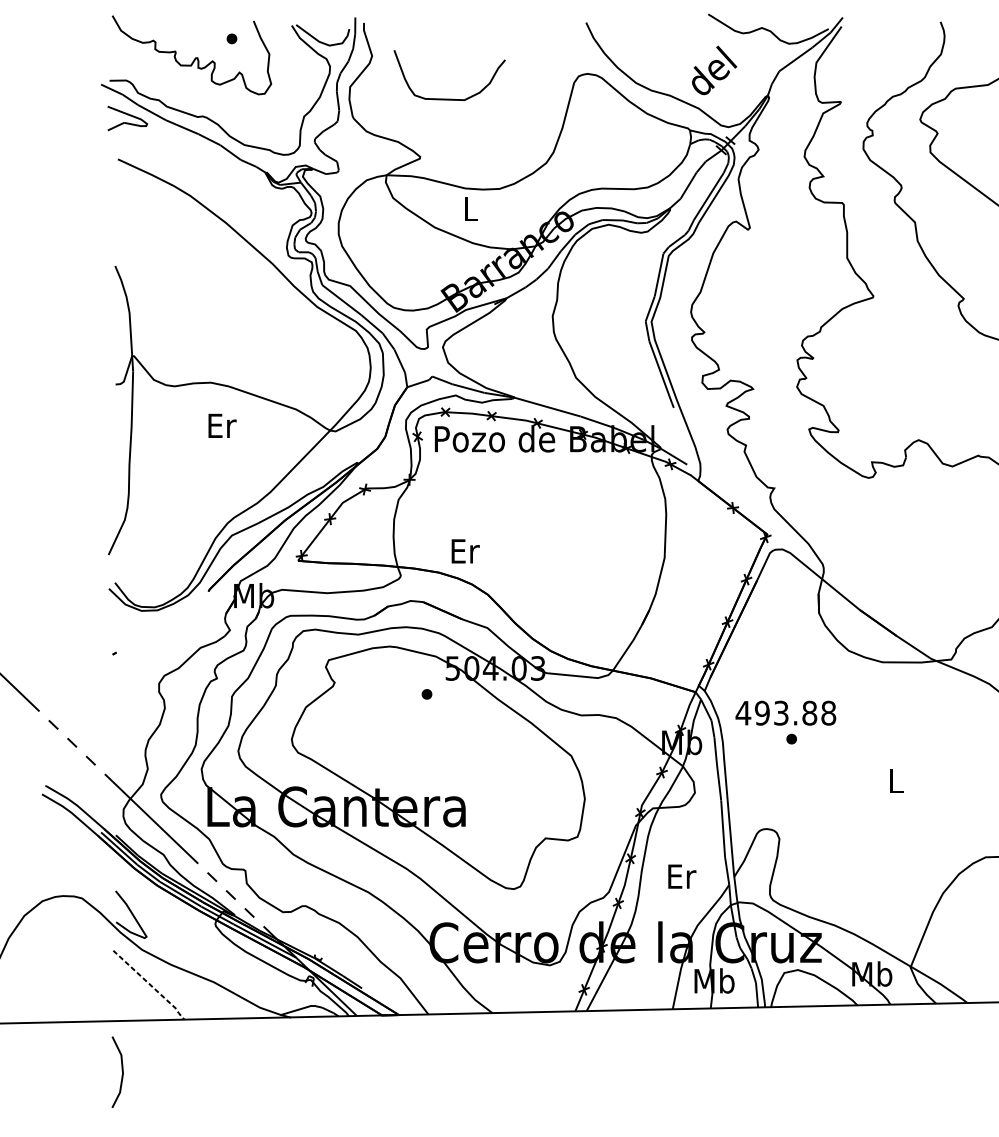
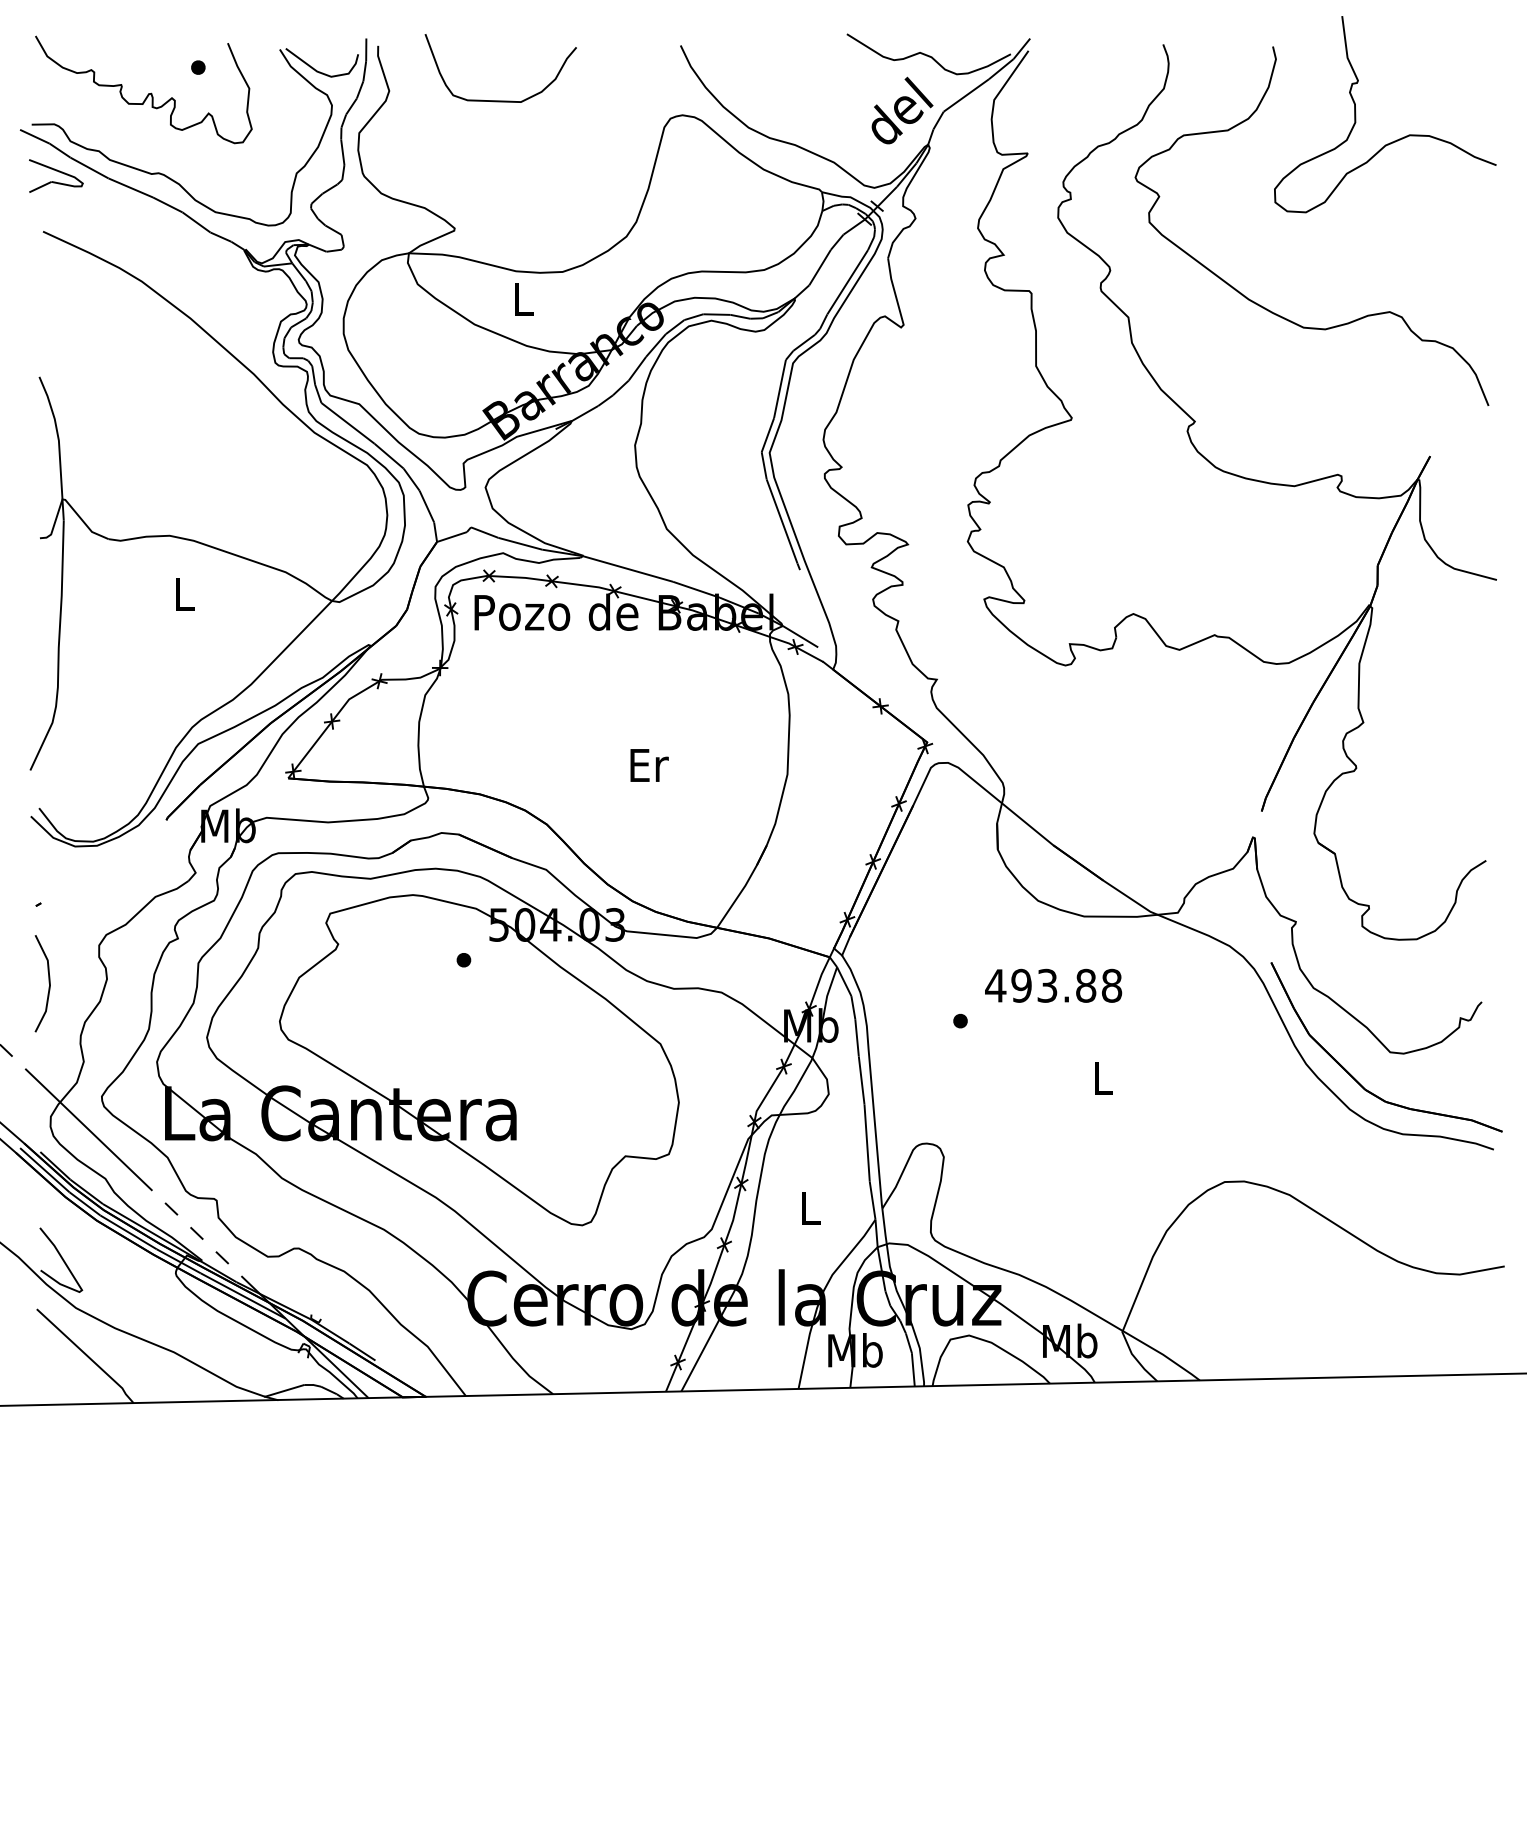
text: (714, 70) -> (902, 110), moved
curve: (449, 99) -> (500, 100), moved
text: (222, 425) -> (185, 594), Er -> L
text: (465, 551) -> (649, 765), moved
text: (785, 712) -> (1053, 985), moved
text: (682, 876) -> (811, 1208), Er -> L
line: (150, 984) -> (87, 1355), dashed -> solid
line: (121, 1071) -> (48, 982), moved

